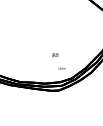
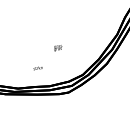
text: (61, 68) -> (37, 68), moved

